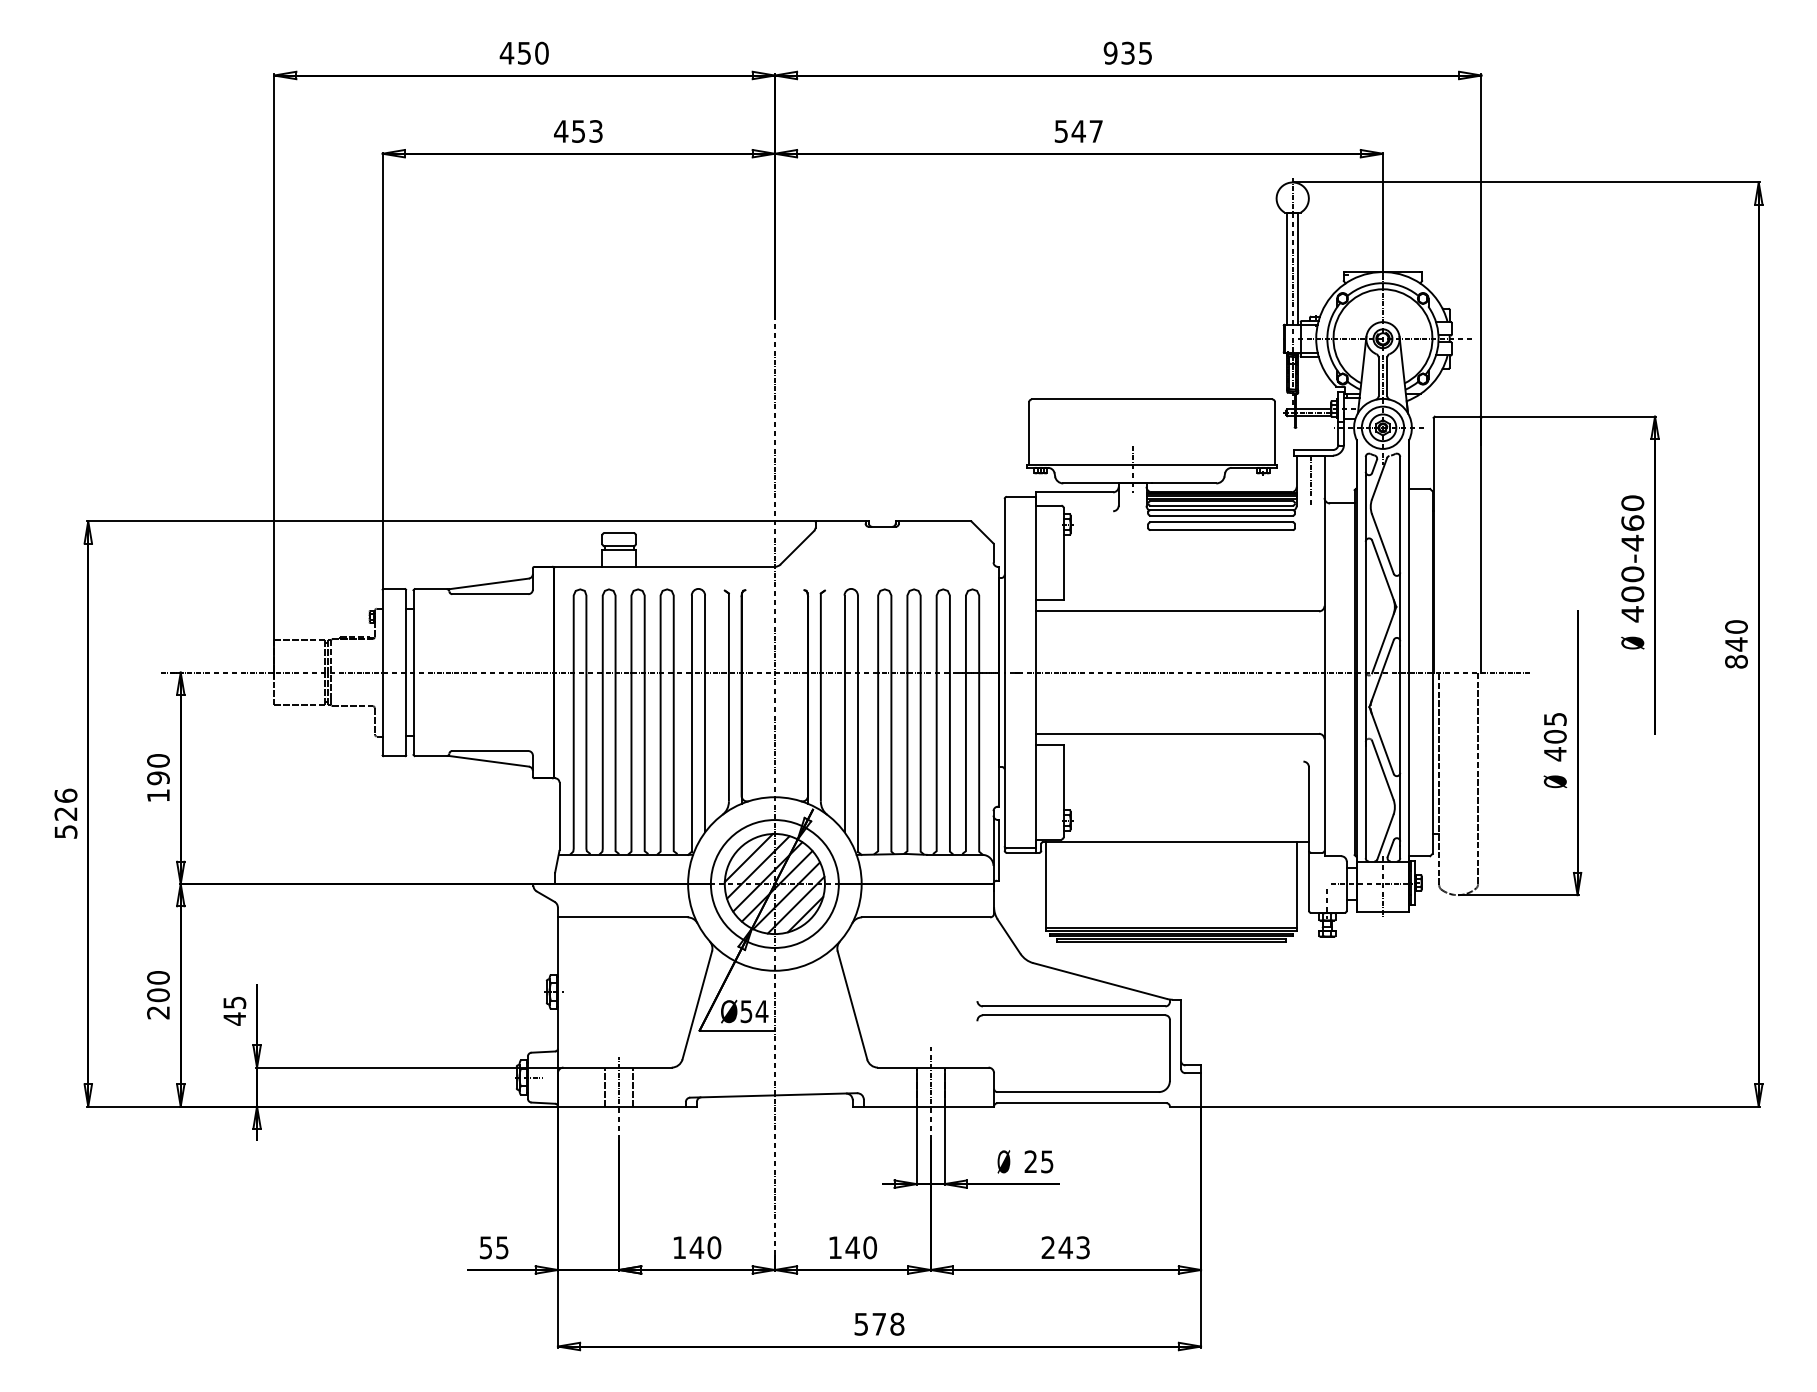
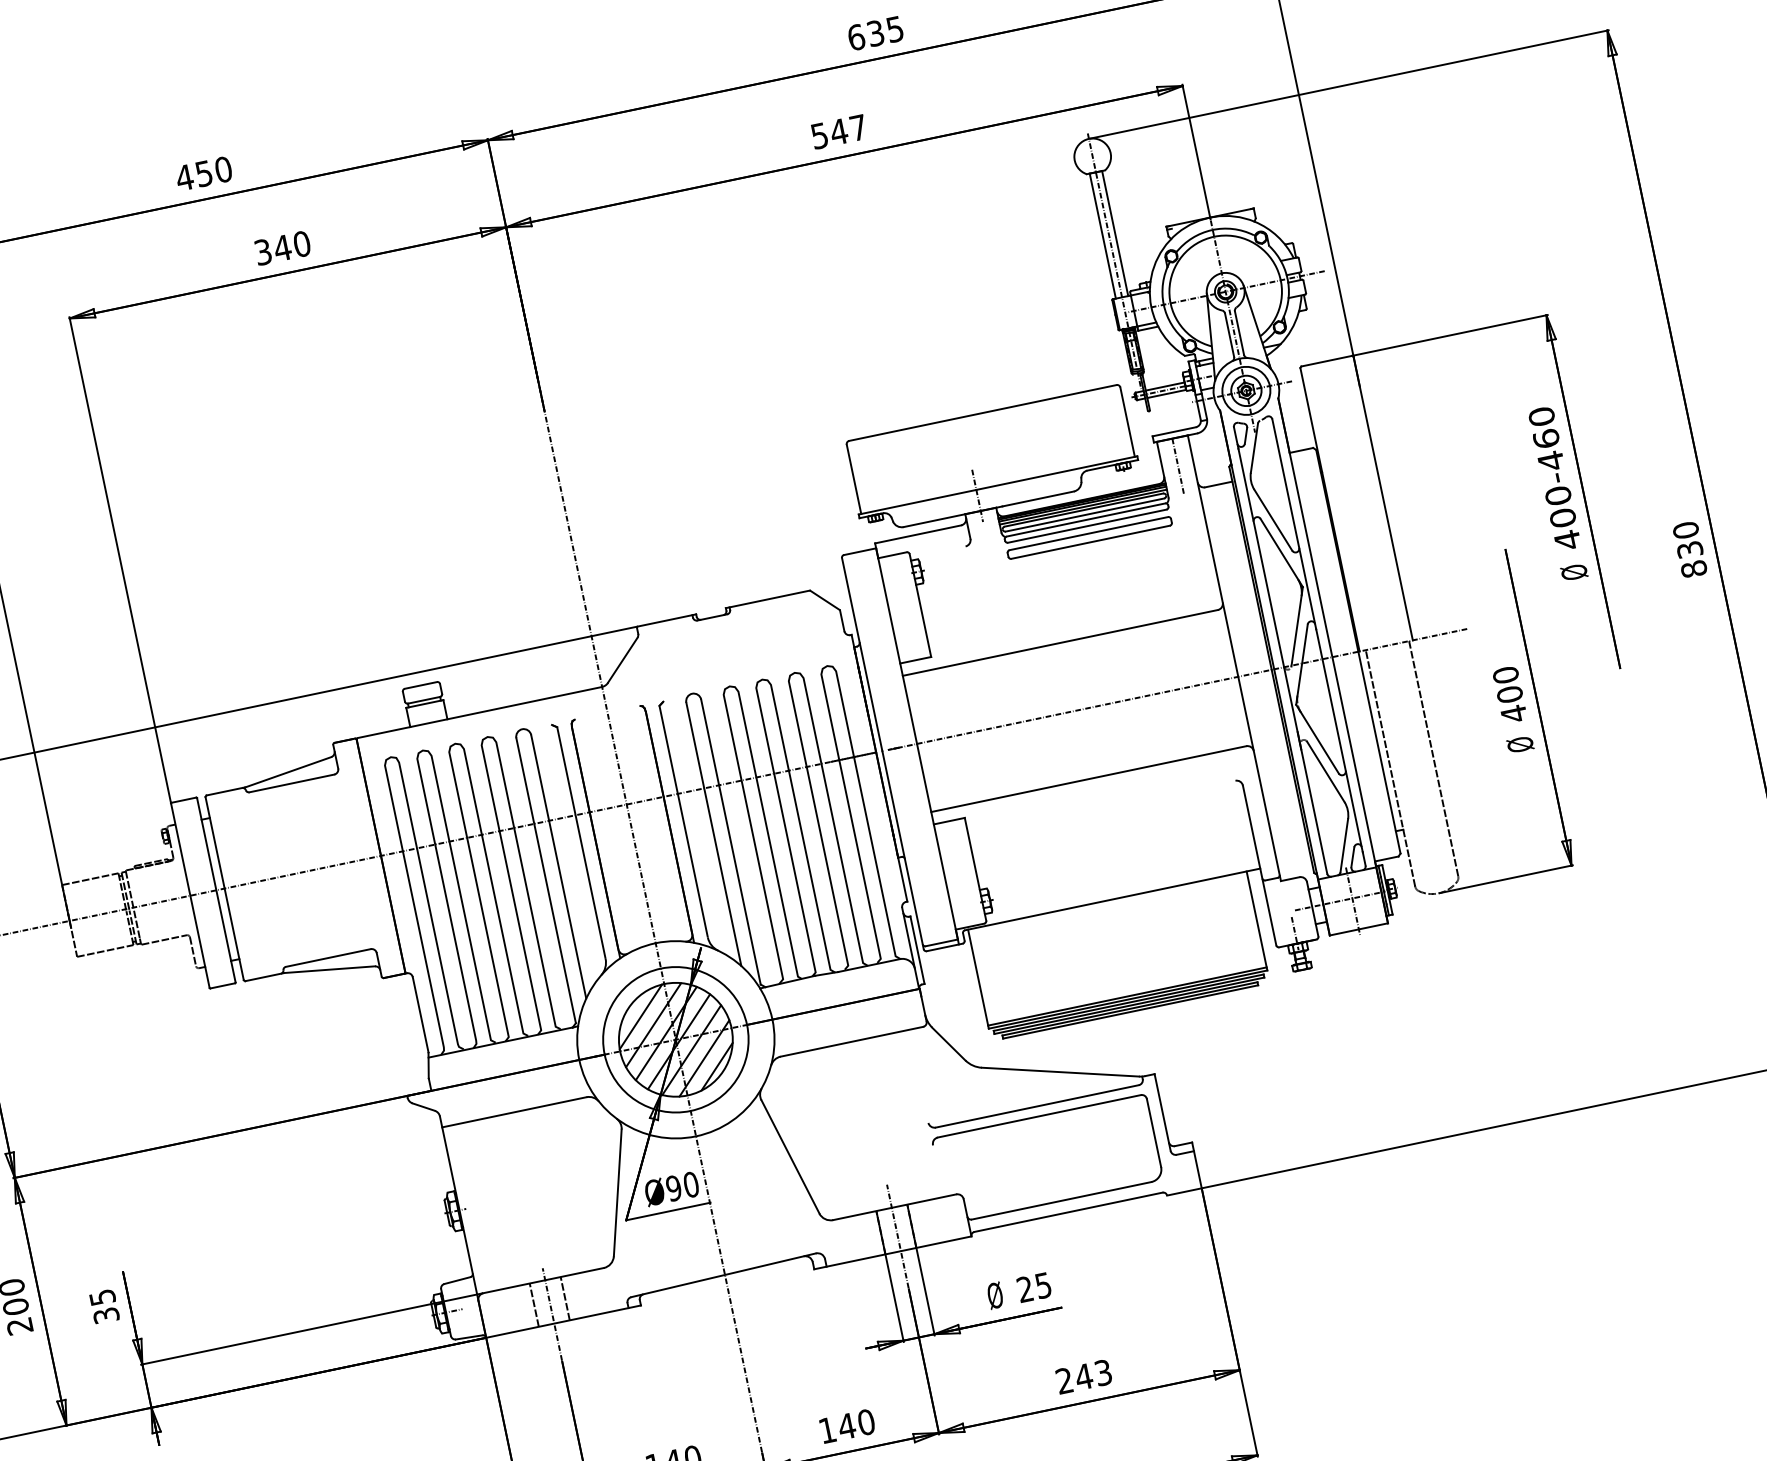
text: (1110, 52) -> (855, 36), 935 -> 635
text: (578, 131) -> (282, 248), 453 -> 340
text: (1736, 644) -> (1690, 549), 840 -> 830
text: (1554, 719) -> (1505, 675), 405 -> 400
text: (754, 1011) -> (682, 1186), Ø54 -> Ø90
text: (234, 1018) -> (105, 1315), 45 -> 35

